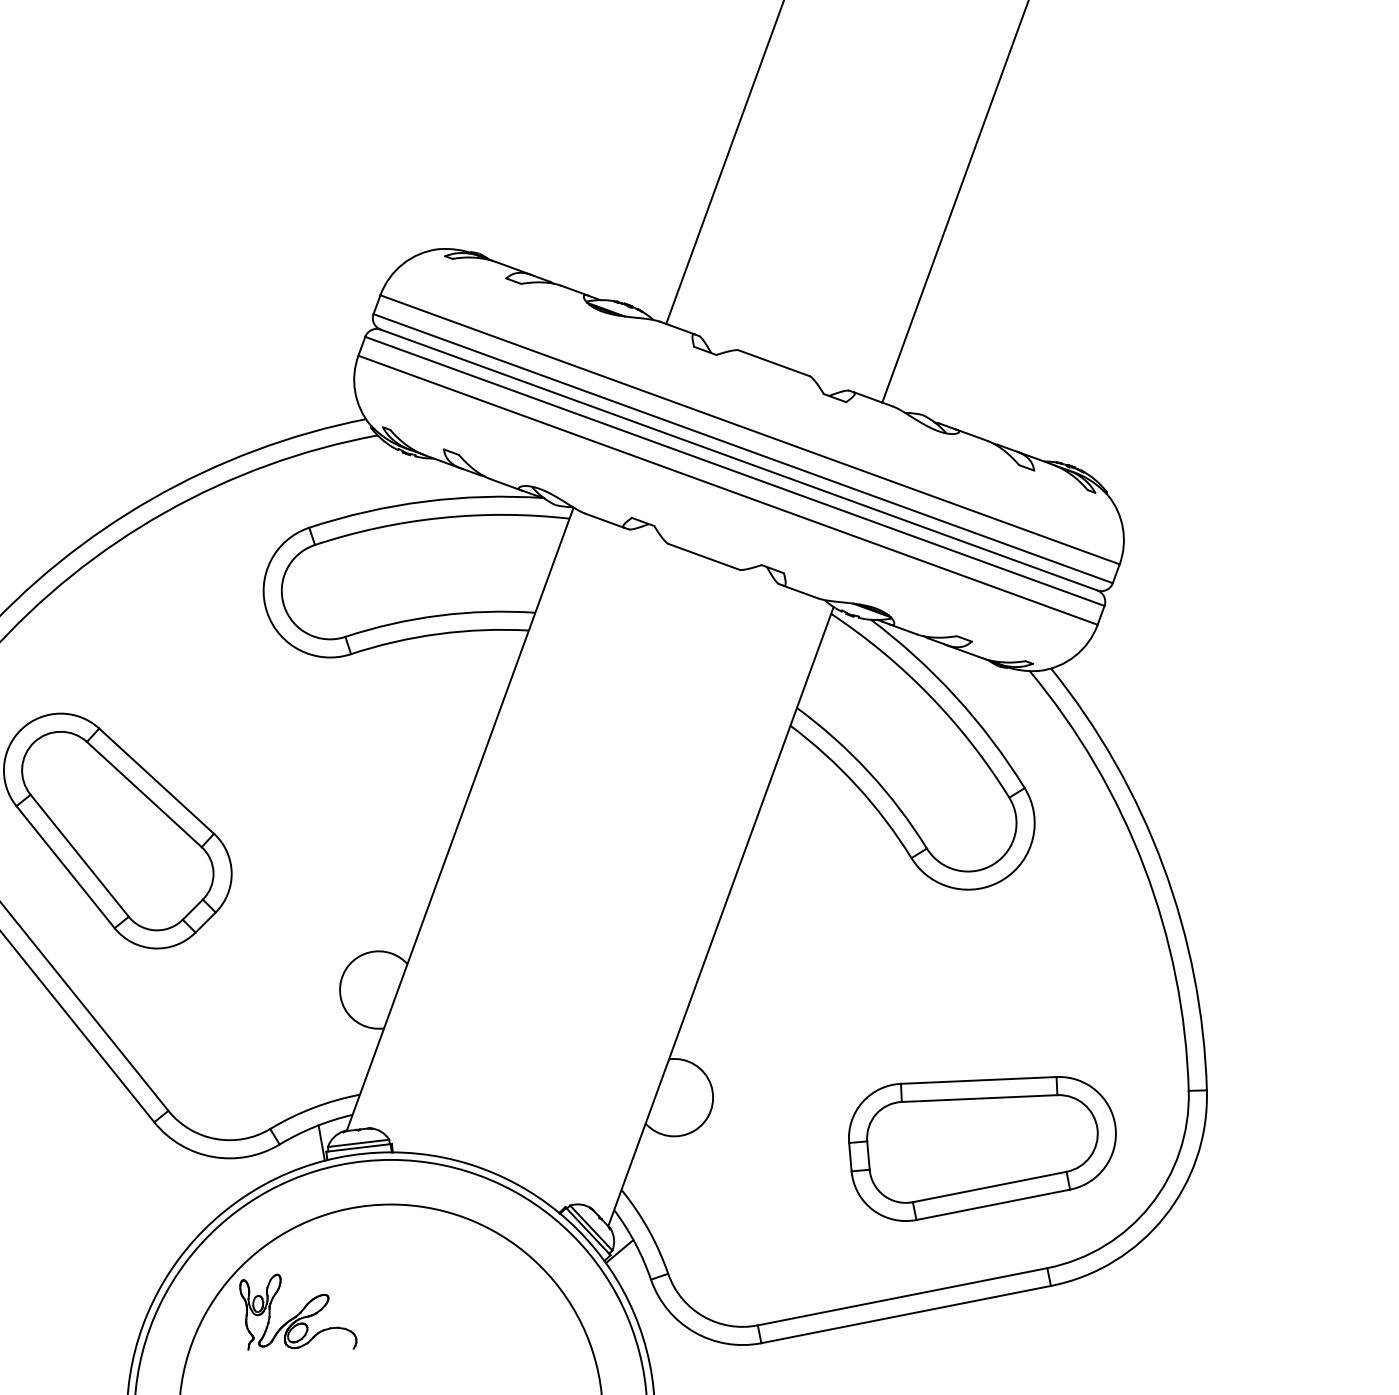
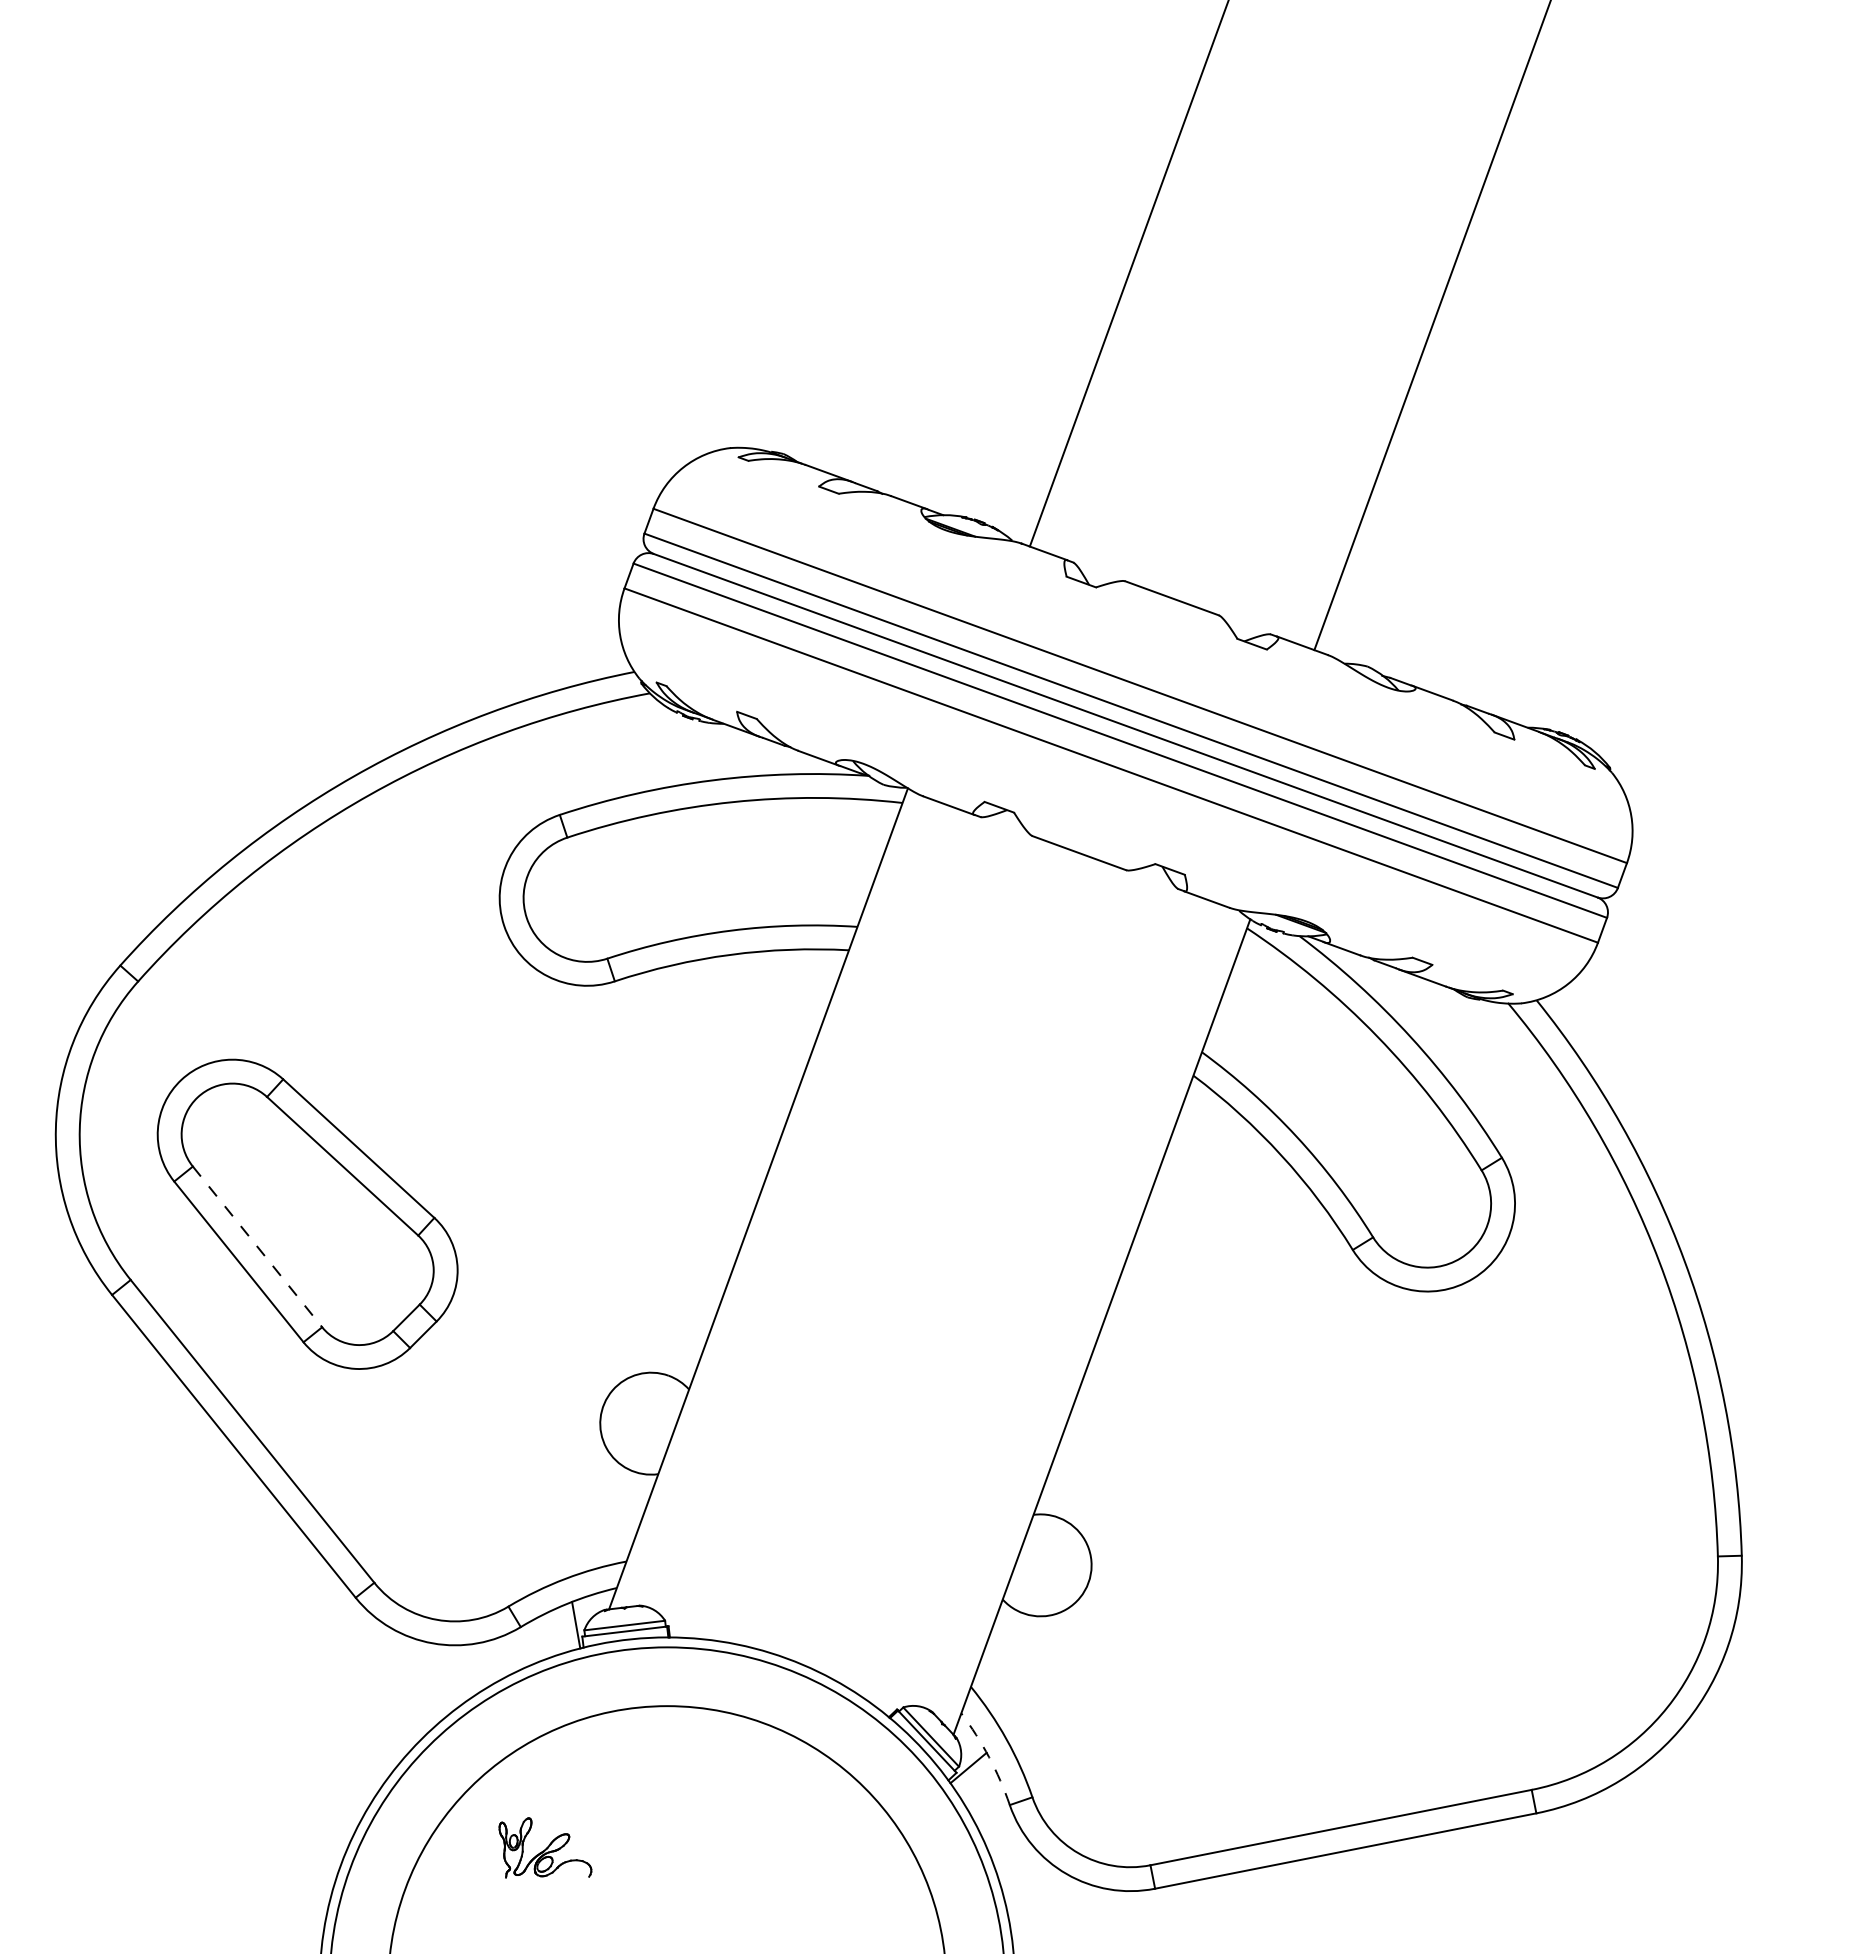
line: (79, 856) -> (257, 1247), solid -> dashed
part: (981, 1148) -> (1445, 1632), removed
arc: (635, 1243) -> (989, 1757), solid -> dashed
part: (298, 1311) -> (545, 1847), size x0.6

